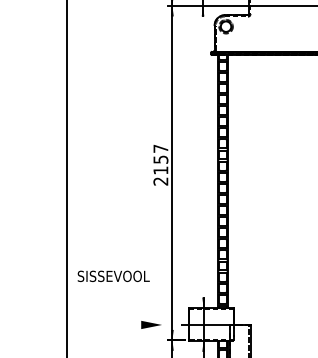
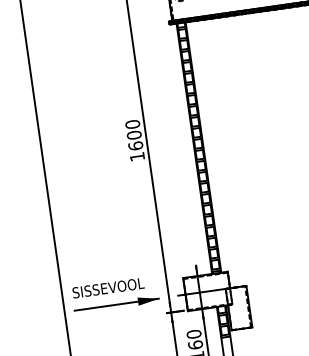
text: (160, 164) -> (134, 140), 2157 -> 1600
text: (113, 275) -> (108, 287), moved
line: (119, 324) -> (116, 304), added

